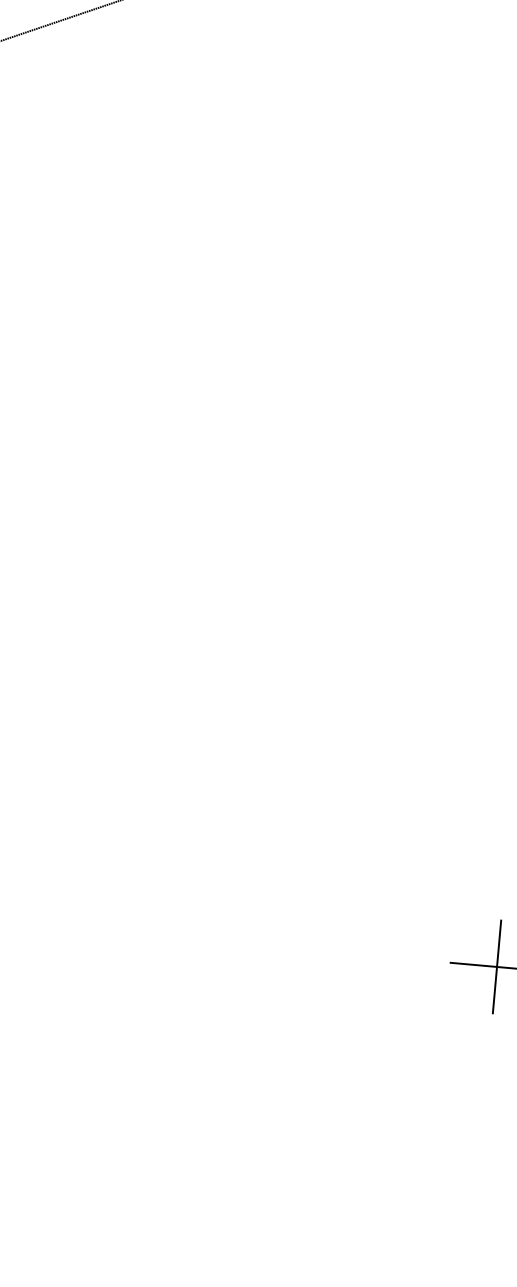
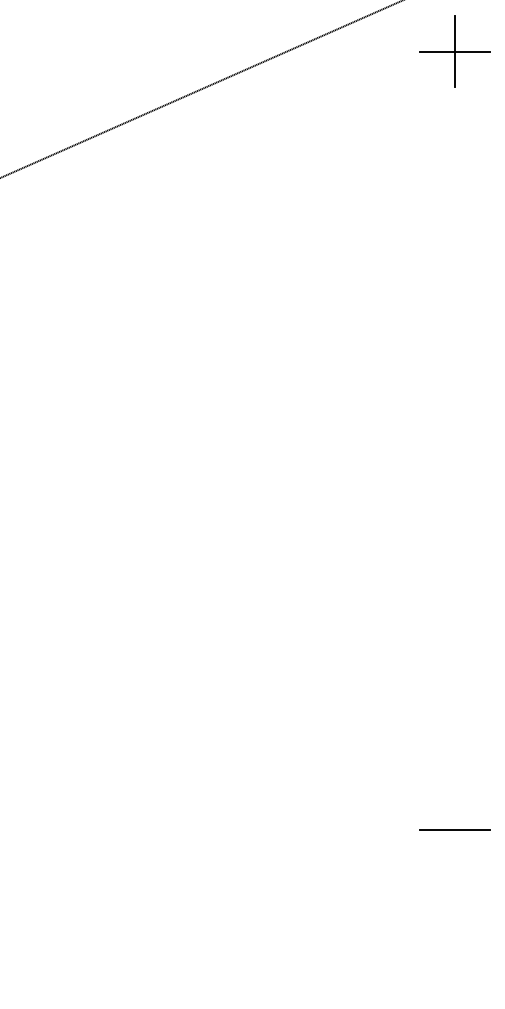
line: (496, 966) -> (454, 830), removed

